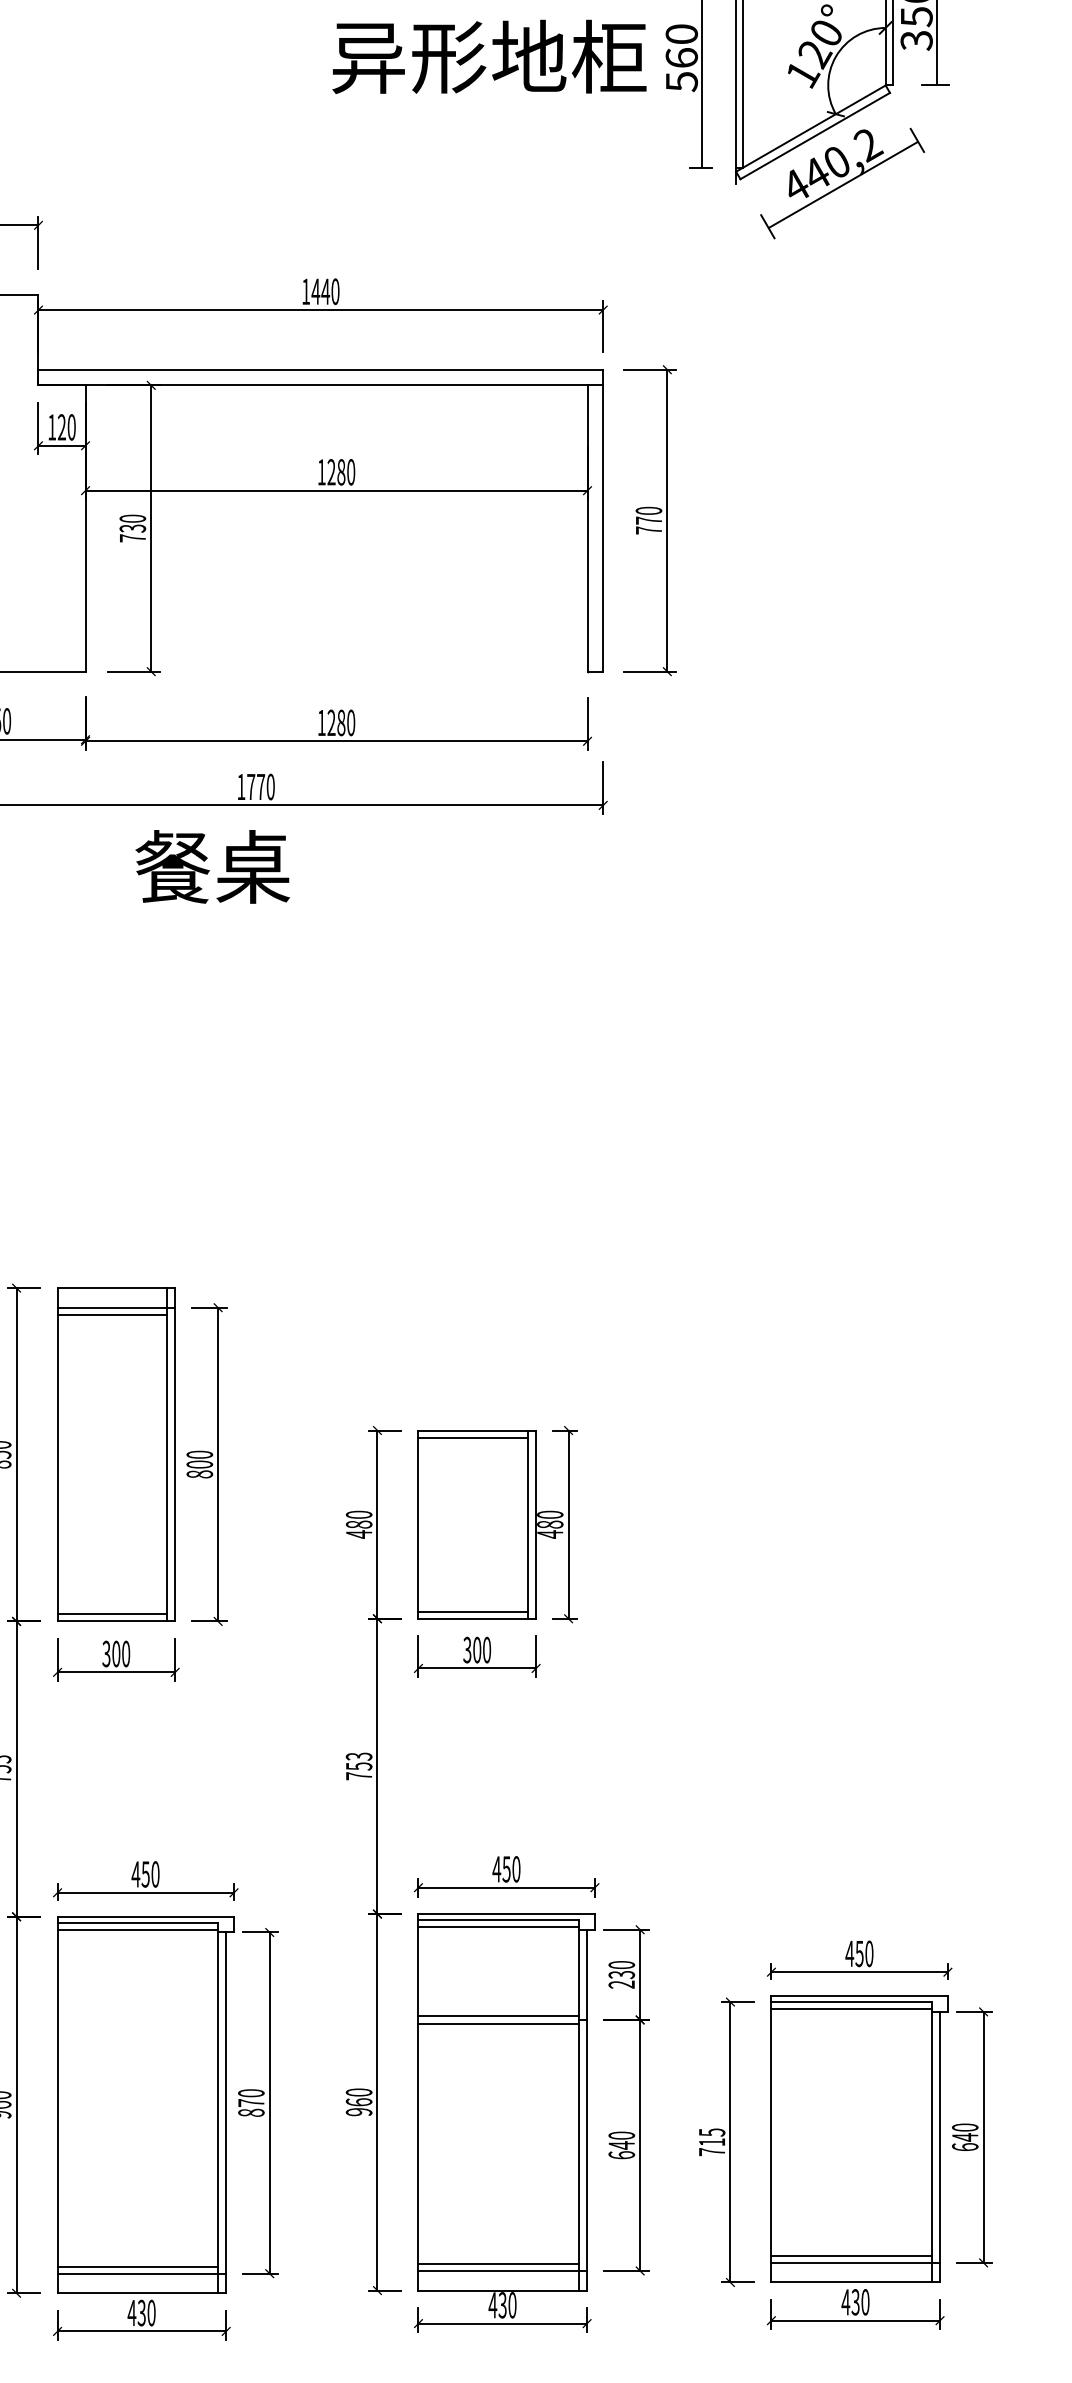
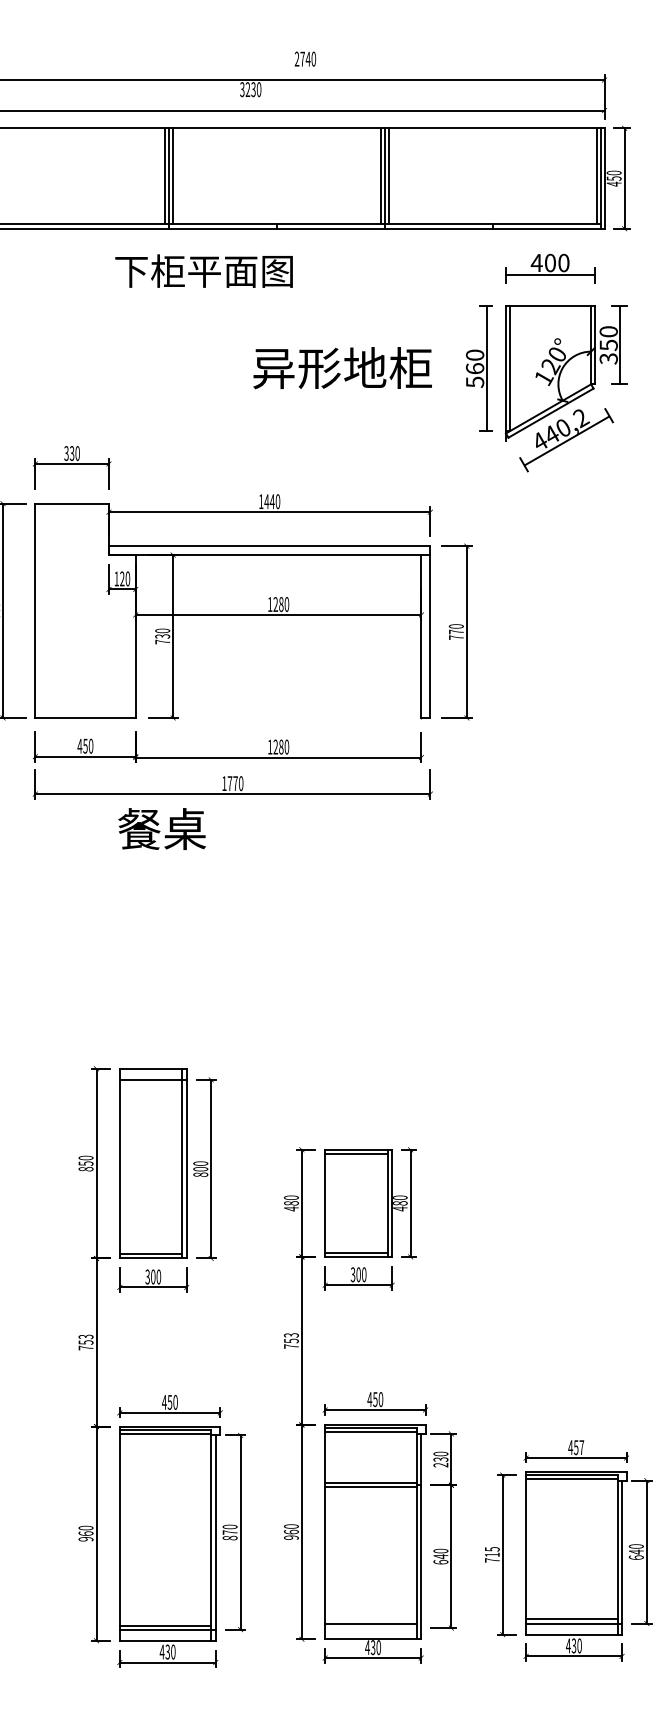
text: (489, 57) -> (342, 368), moved
text: (211, 865) -> (161, 828), moved
line: (111, 1313) -> (150, 1083), removed
text: (868, 1953) -> (581, 1447), 450 -> 457
line: (503, 2271) -> (373, 1628), removed

